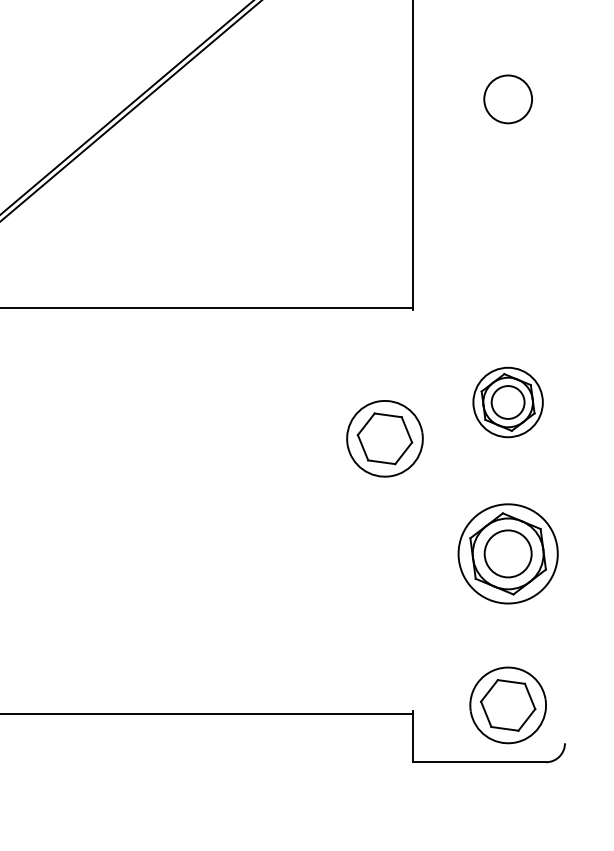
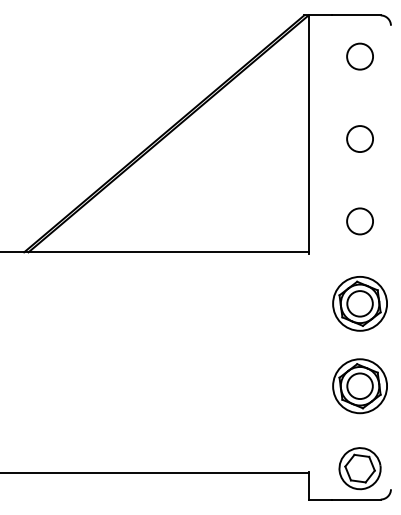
circle: (507, 251) -> (359, 221), added
part: (507, 401) -> (359, 303), size x1.43
part: (383, 438) -> (292, 323), removed

